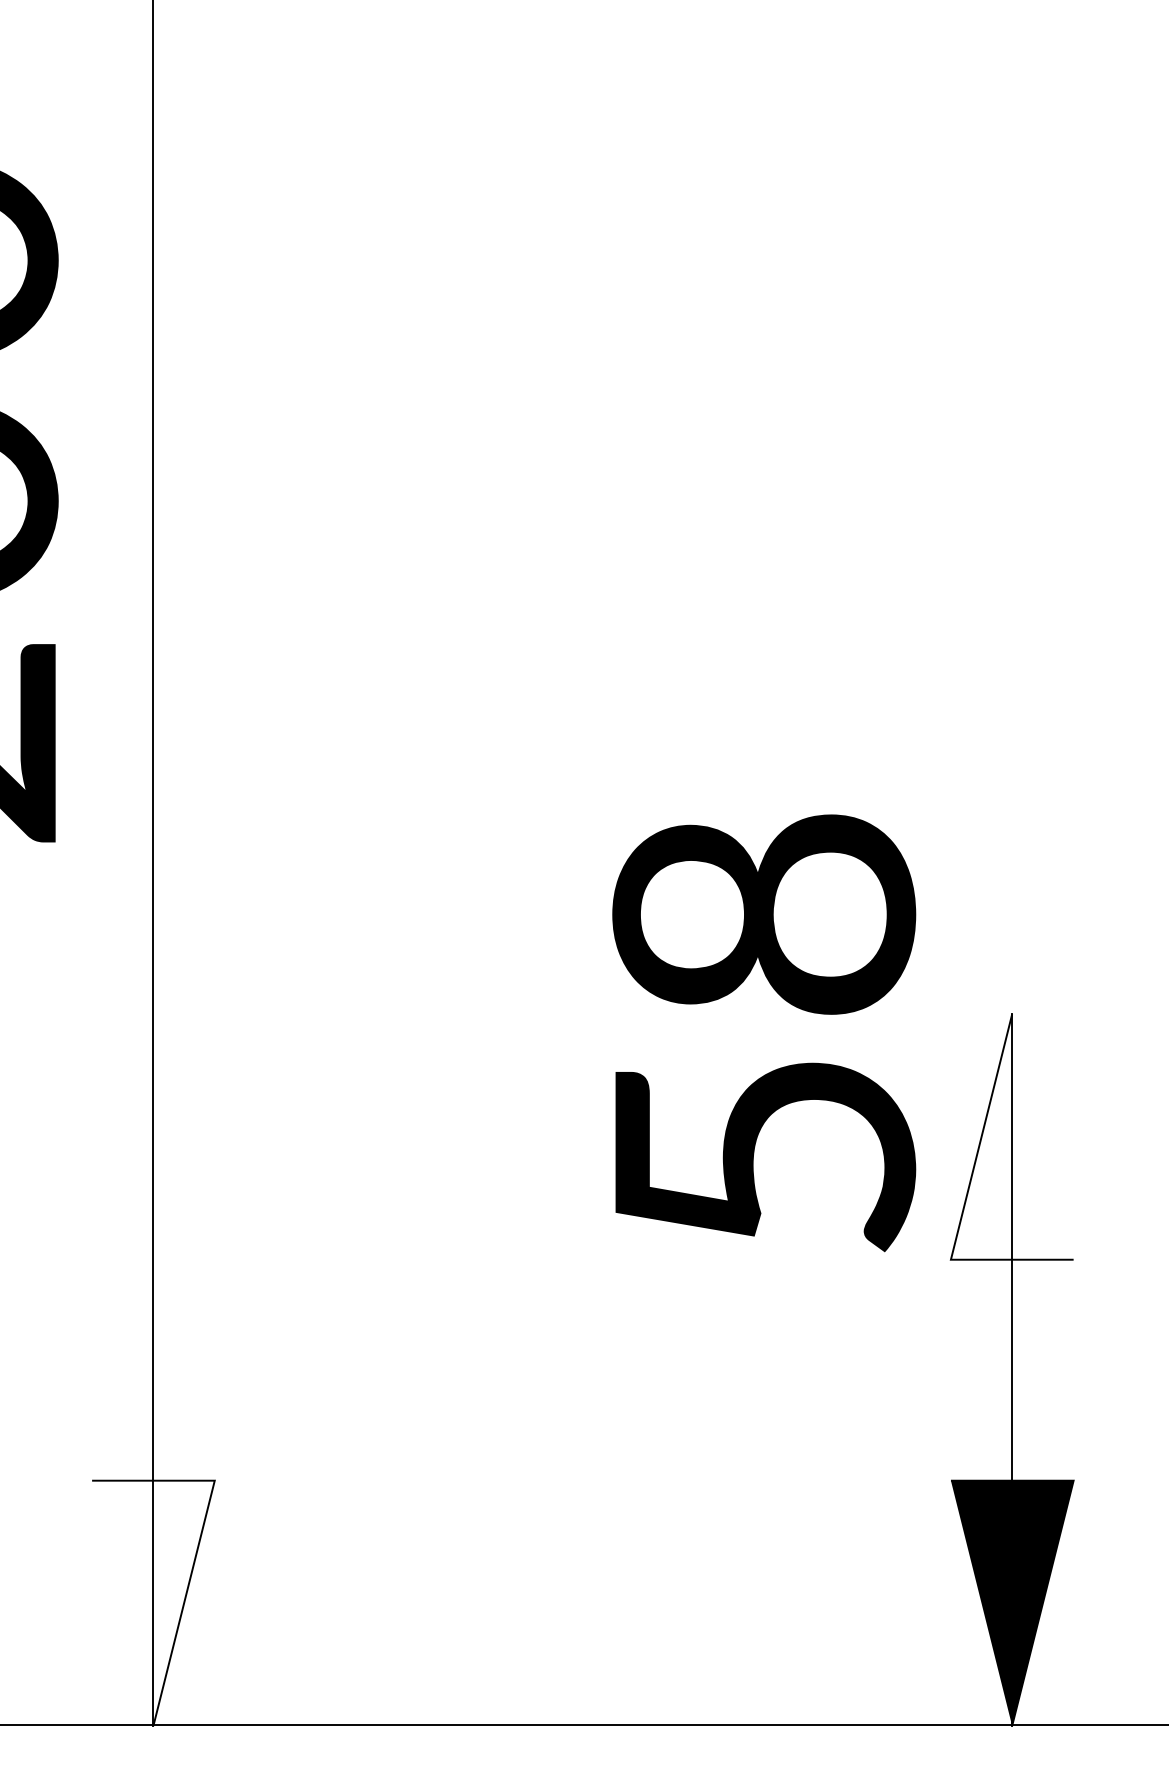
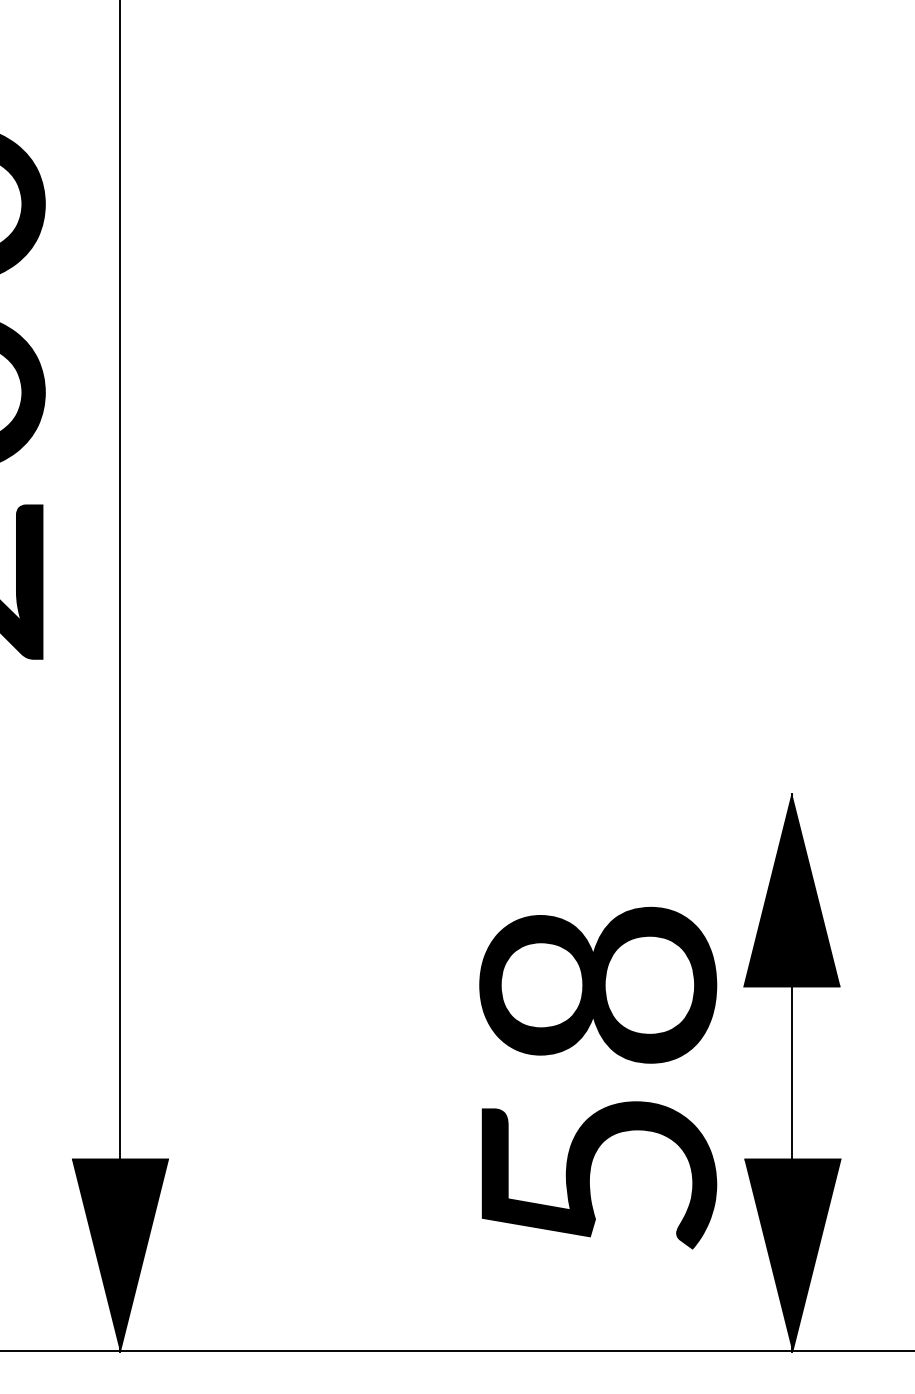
text: (764, 1032) -> (598, 1077), moved
fill: (1012, 1137) -> (792, 890), added
fill: (152, 1603) -> (119, 1255), added

